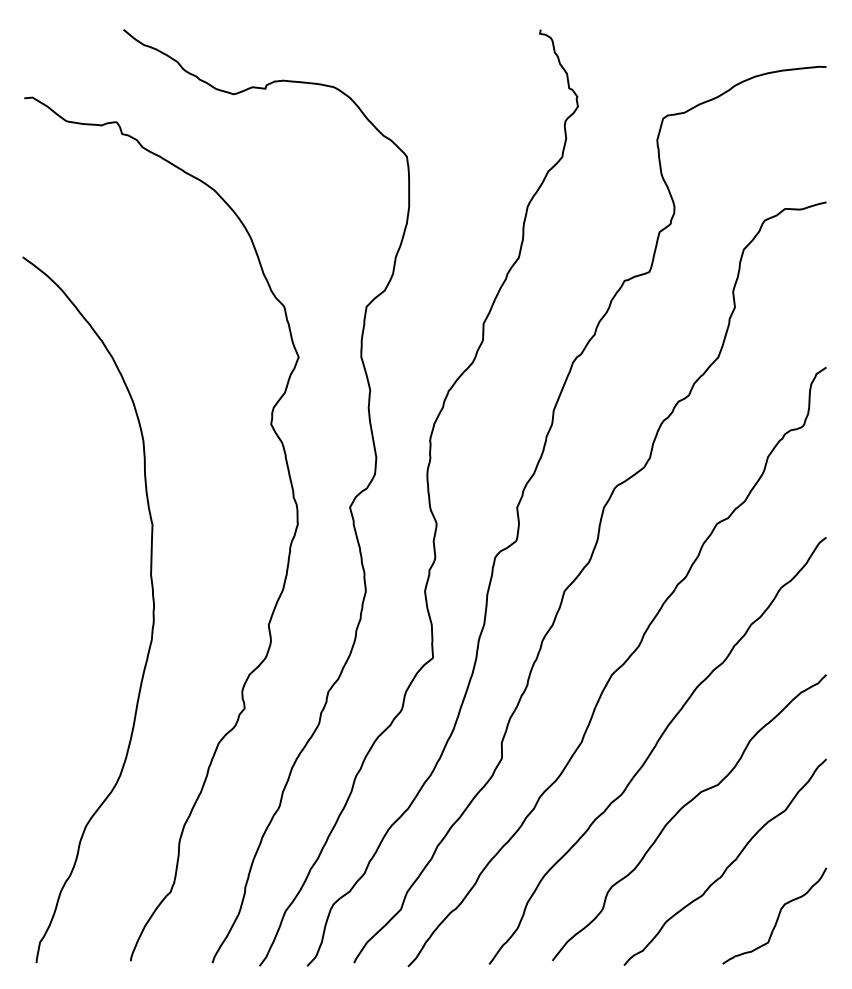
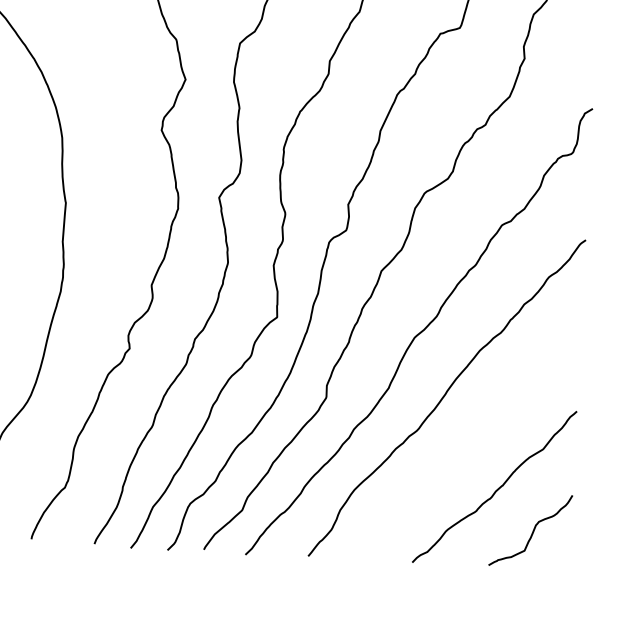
curve: (683, 808) -> (464, 443), removed

